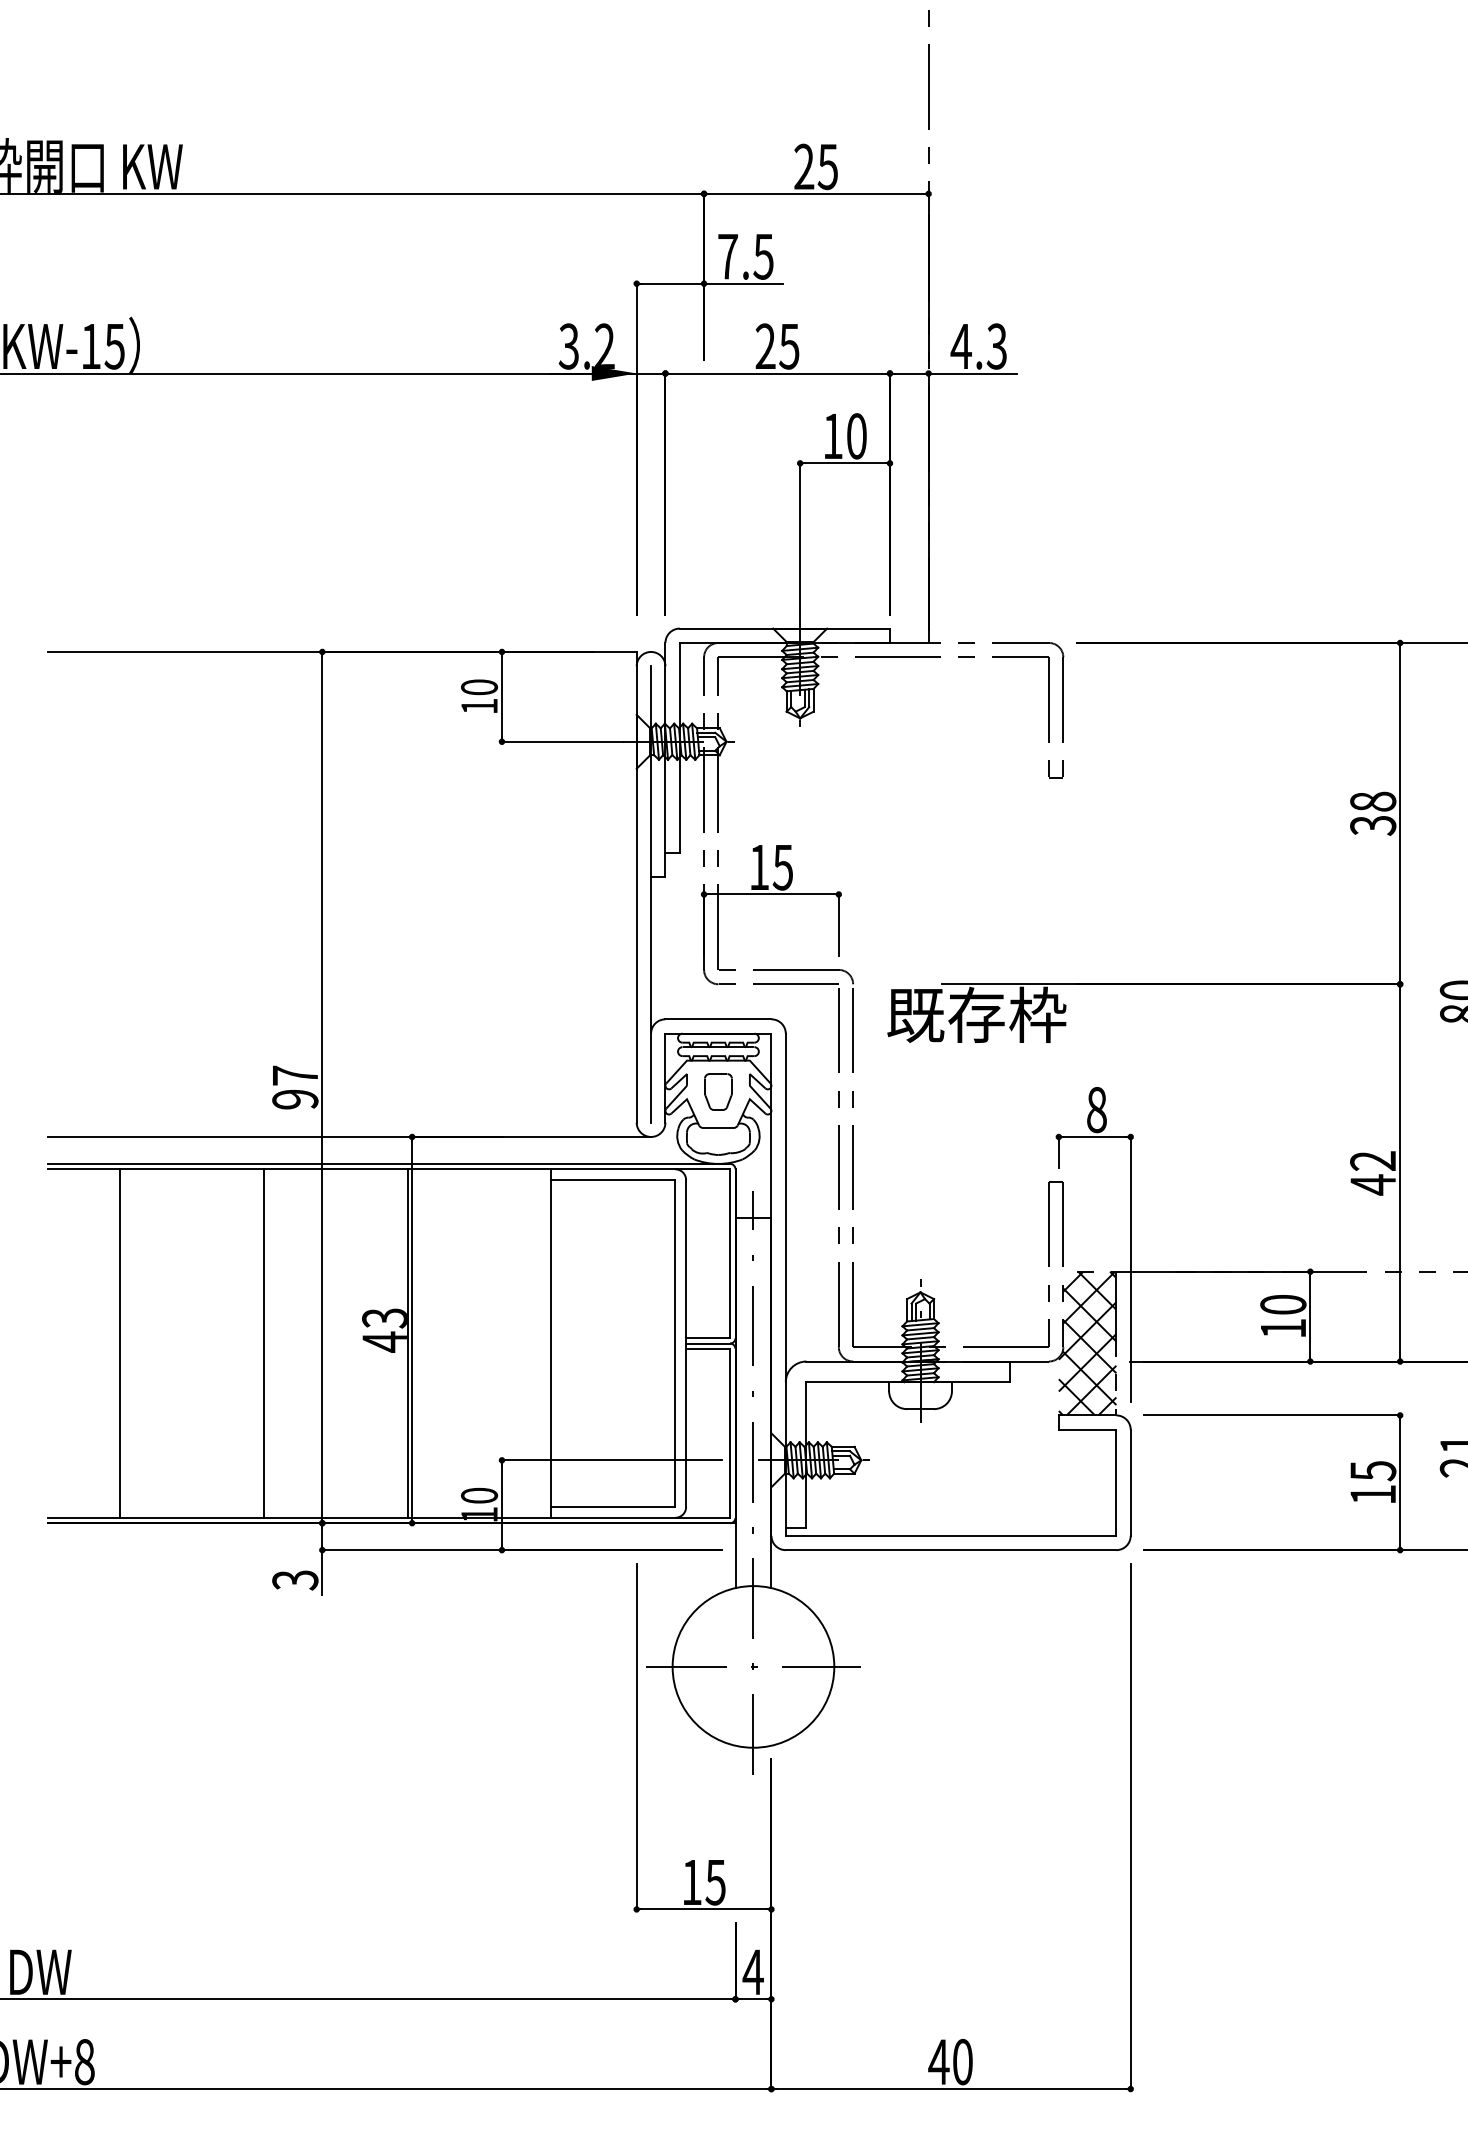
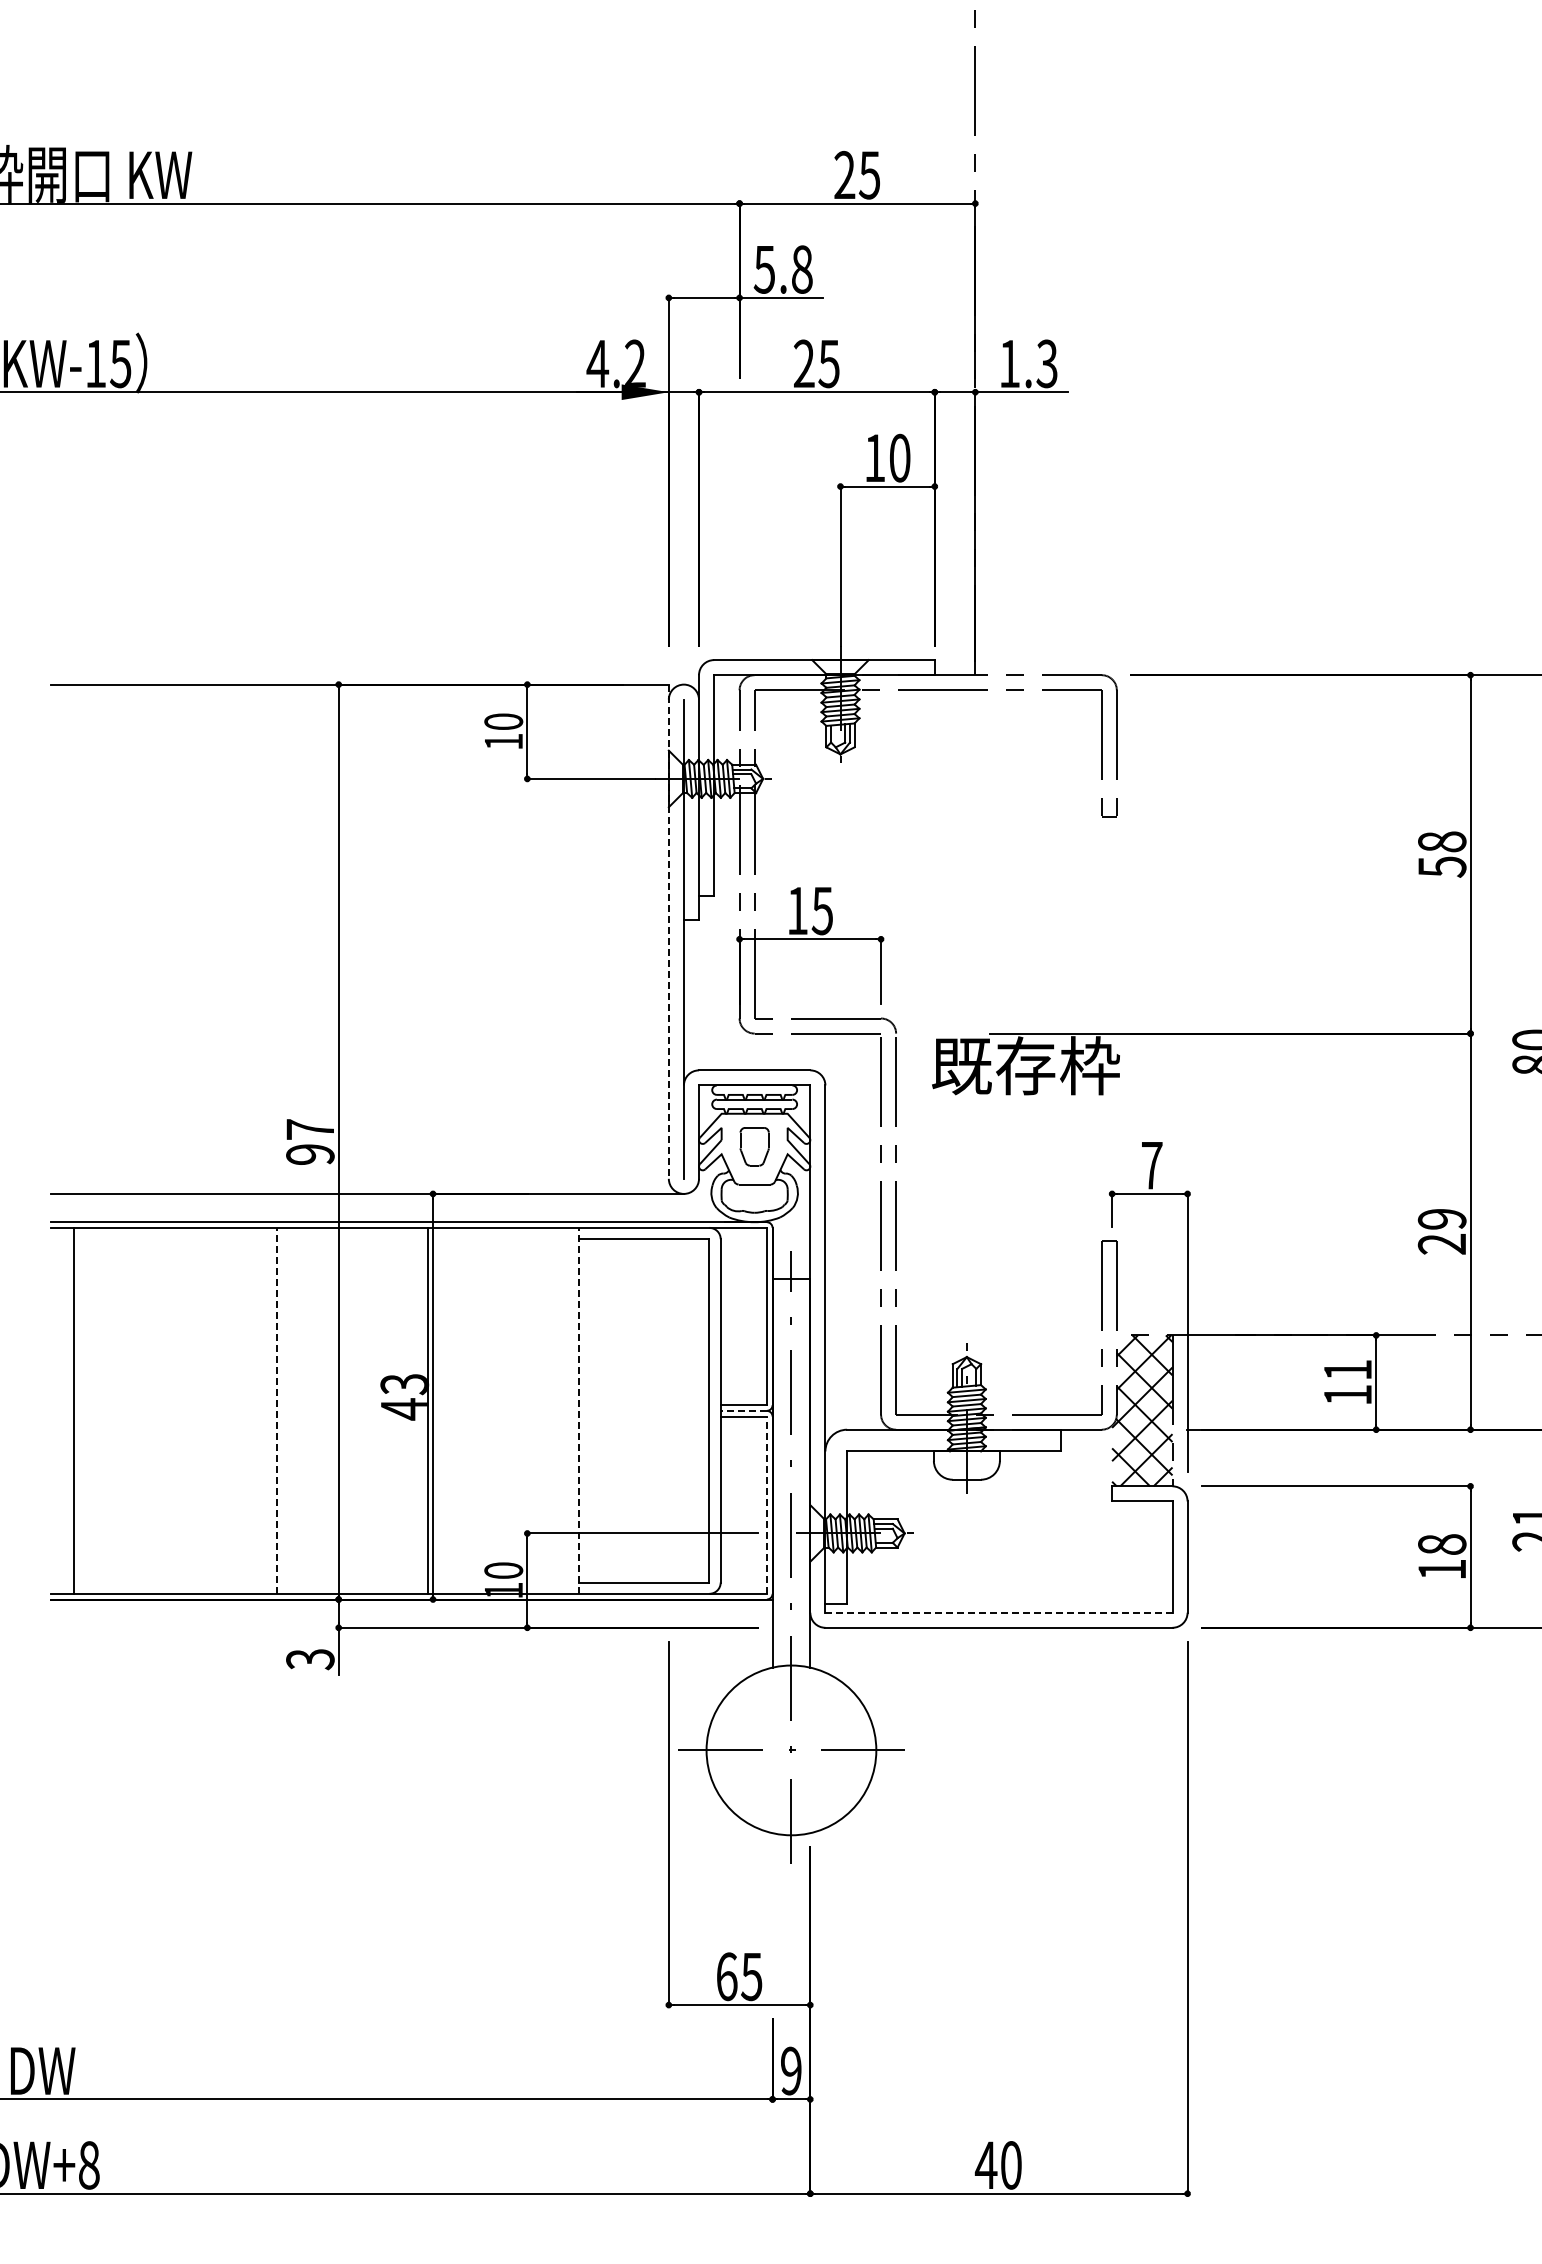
text: (744, 256) -> (782, 269), 7.5 -> 5.8
text: (568, 346) -> (597, 363), 3.2 -> 4.2
text: (961, 346) -> (1009, 363), 4.3 -> 1.3
text: (1372, 825) -> (1441, 866), 38 -> 58
line: (636, 888) -> (668, 932), solid -> dashed
text: (1096, 1109) -> (1151, 1165), 8 -> 7
text: (1372, 1173) -> (1441, 1232), 42 -> 29
text: (1283, 1304) -> (1347, 1369), 10 -> 11
line: (120, 1343) -> (73, 1410), moved
line: (264, 1343) -> (277, 1410), solid -> dashed
line: (551, 1343) -> (579, 1410), solid -> dashed
line: (707, 1343) -> (743, 1410), solid -> dashed
line: (729, 1433) -> (766, 1505), solid -> dashed
text: (1373, 1470) -> (1442, 1544), 15 -> 18
line: (950, 1535) -> (998, 1612), solid -> dashed
text: (692, 1882) -> (727, 1976), 15 -> 65
text: (752, 1971) -> (790, 2070), 4 -> 9

